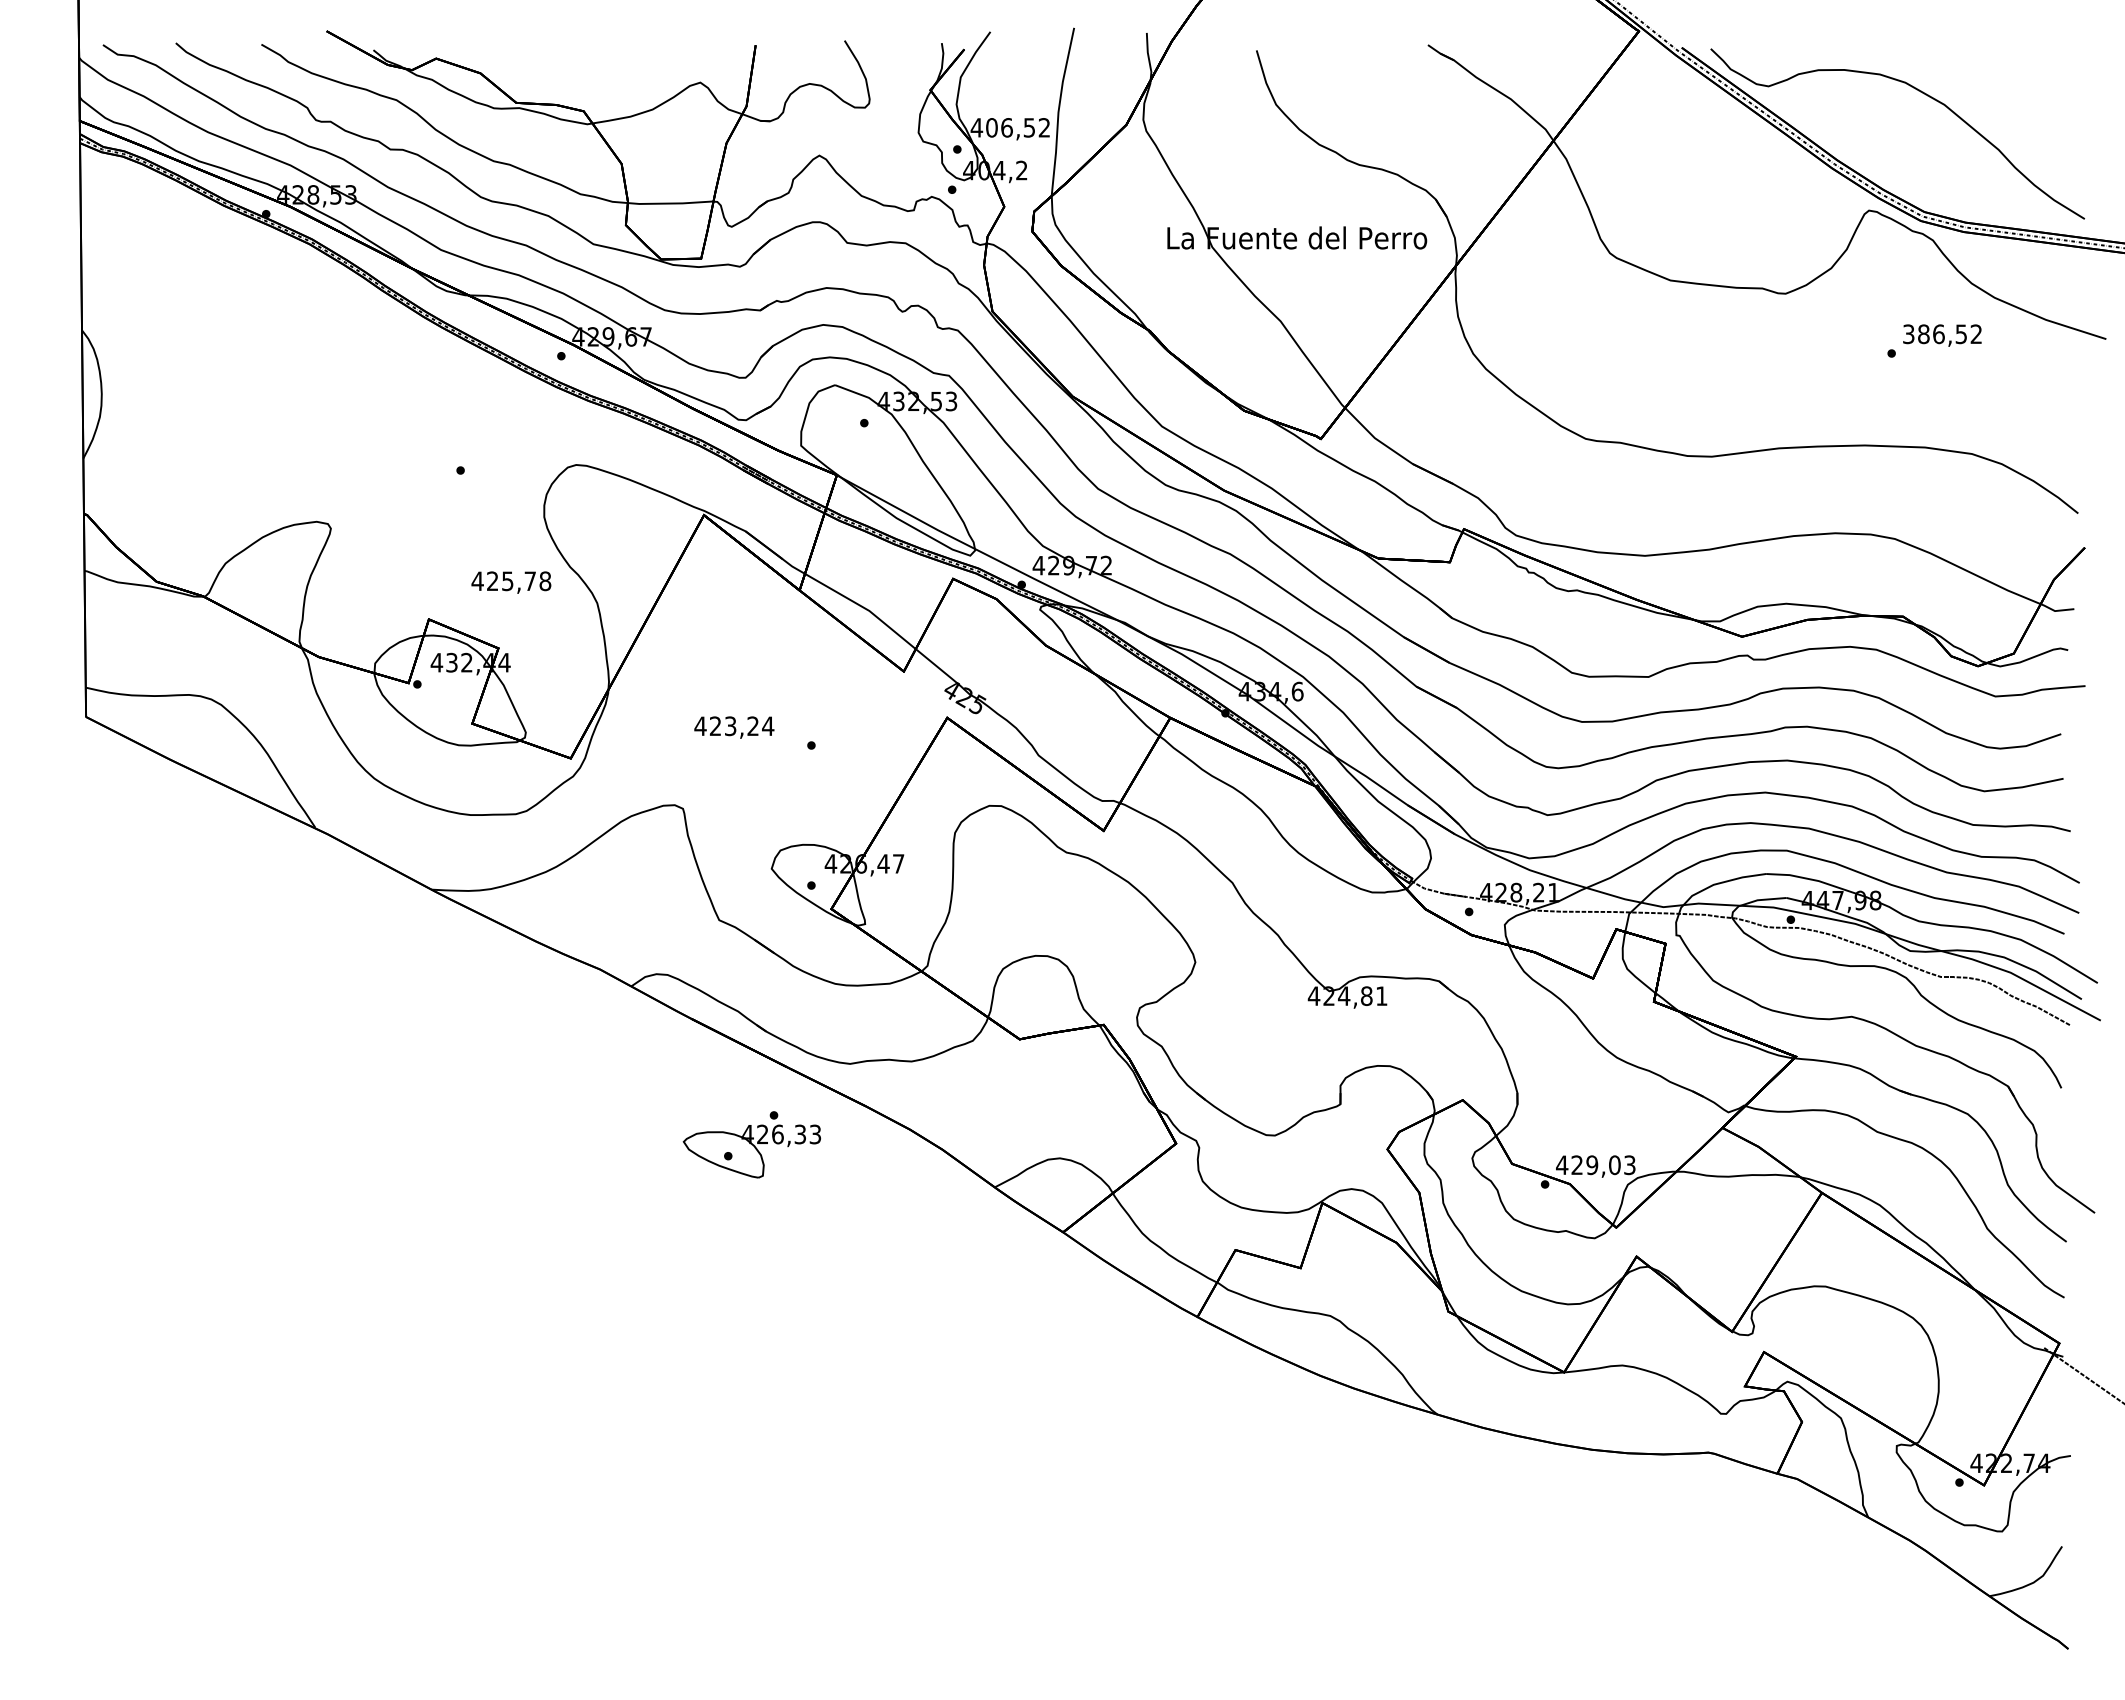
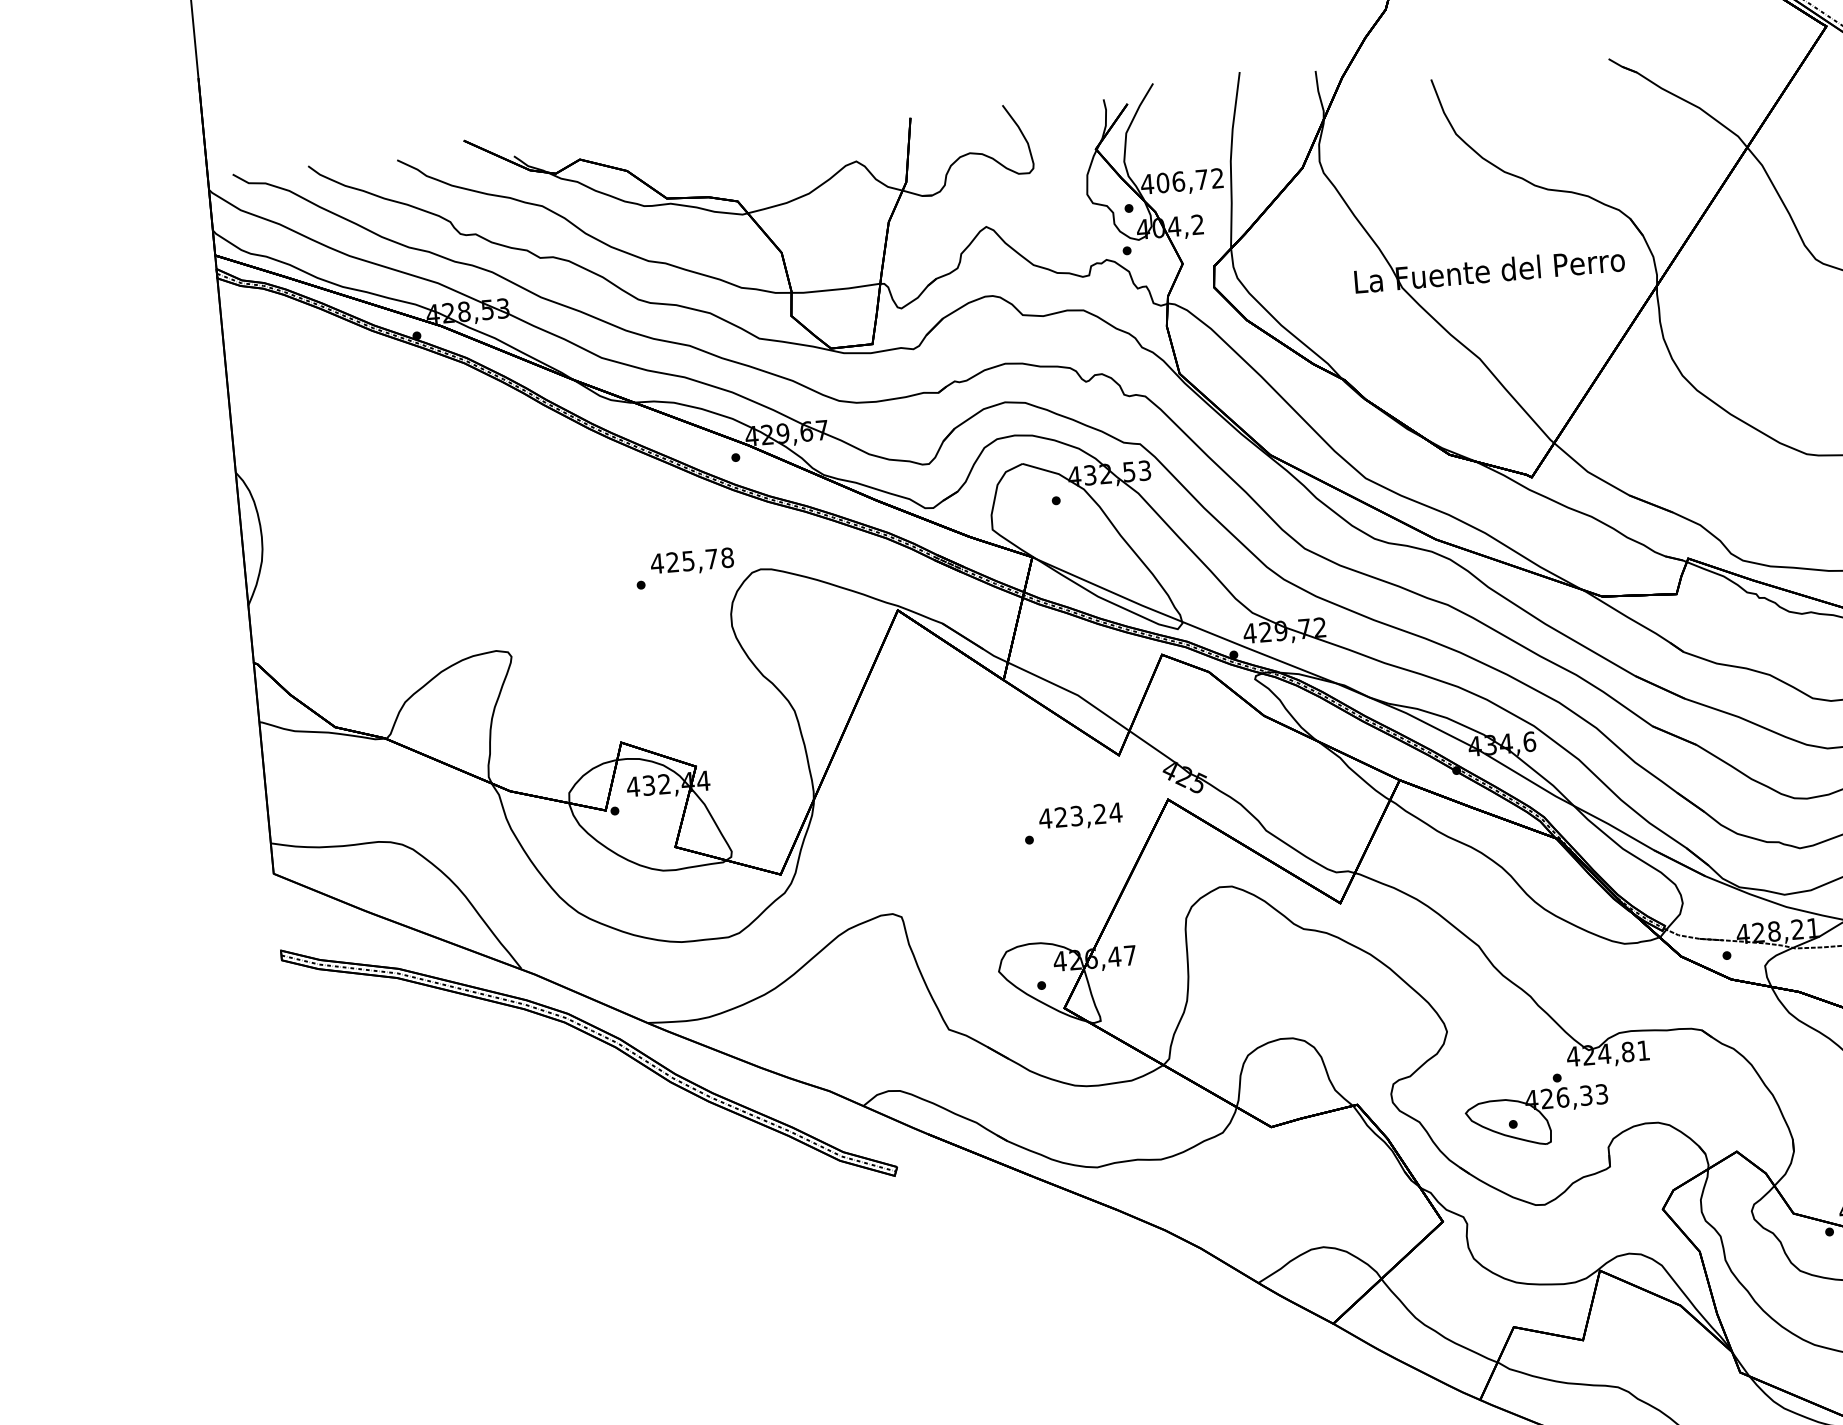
text: (1028, 127) -> (1200, 179), 406,52 -> 406,72
text: (511, 582) -> (692, 562), moved
text: (734, 727) -> (1080, 817), moved
part: (386, 904) -> (602, 1042), added
part: (751, 1144) -> (1536, 1110), moved

